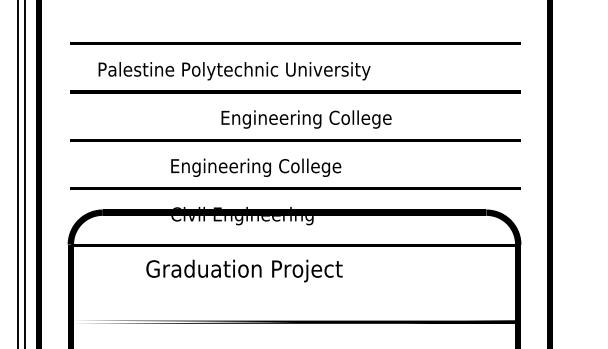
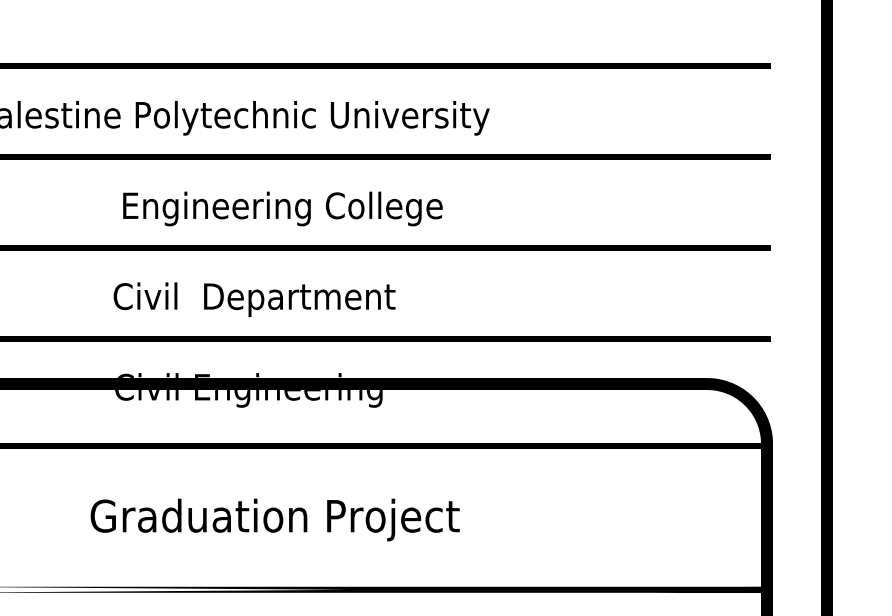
text: (306, 119) -> (282, 208), moved
text: (255, 167) -> (273, 299), Engineering College -> Civil  Department
text: (244, 270) -> (275, 518), moved

